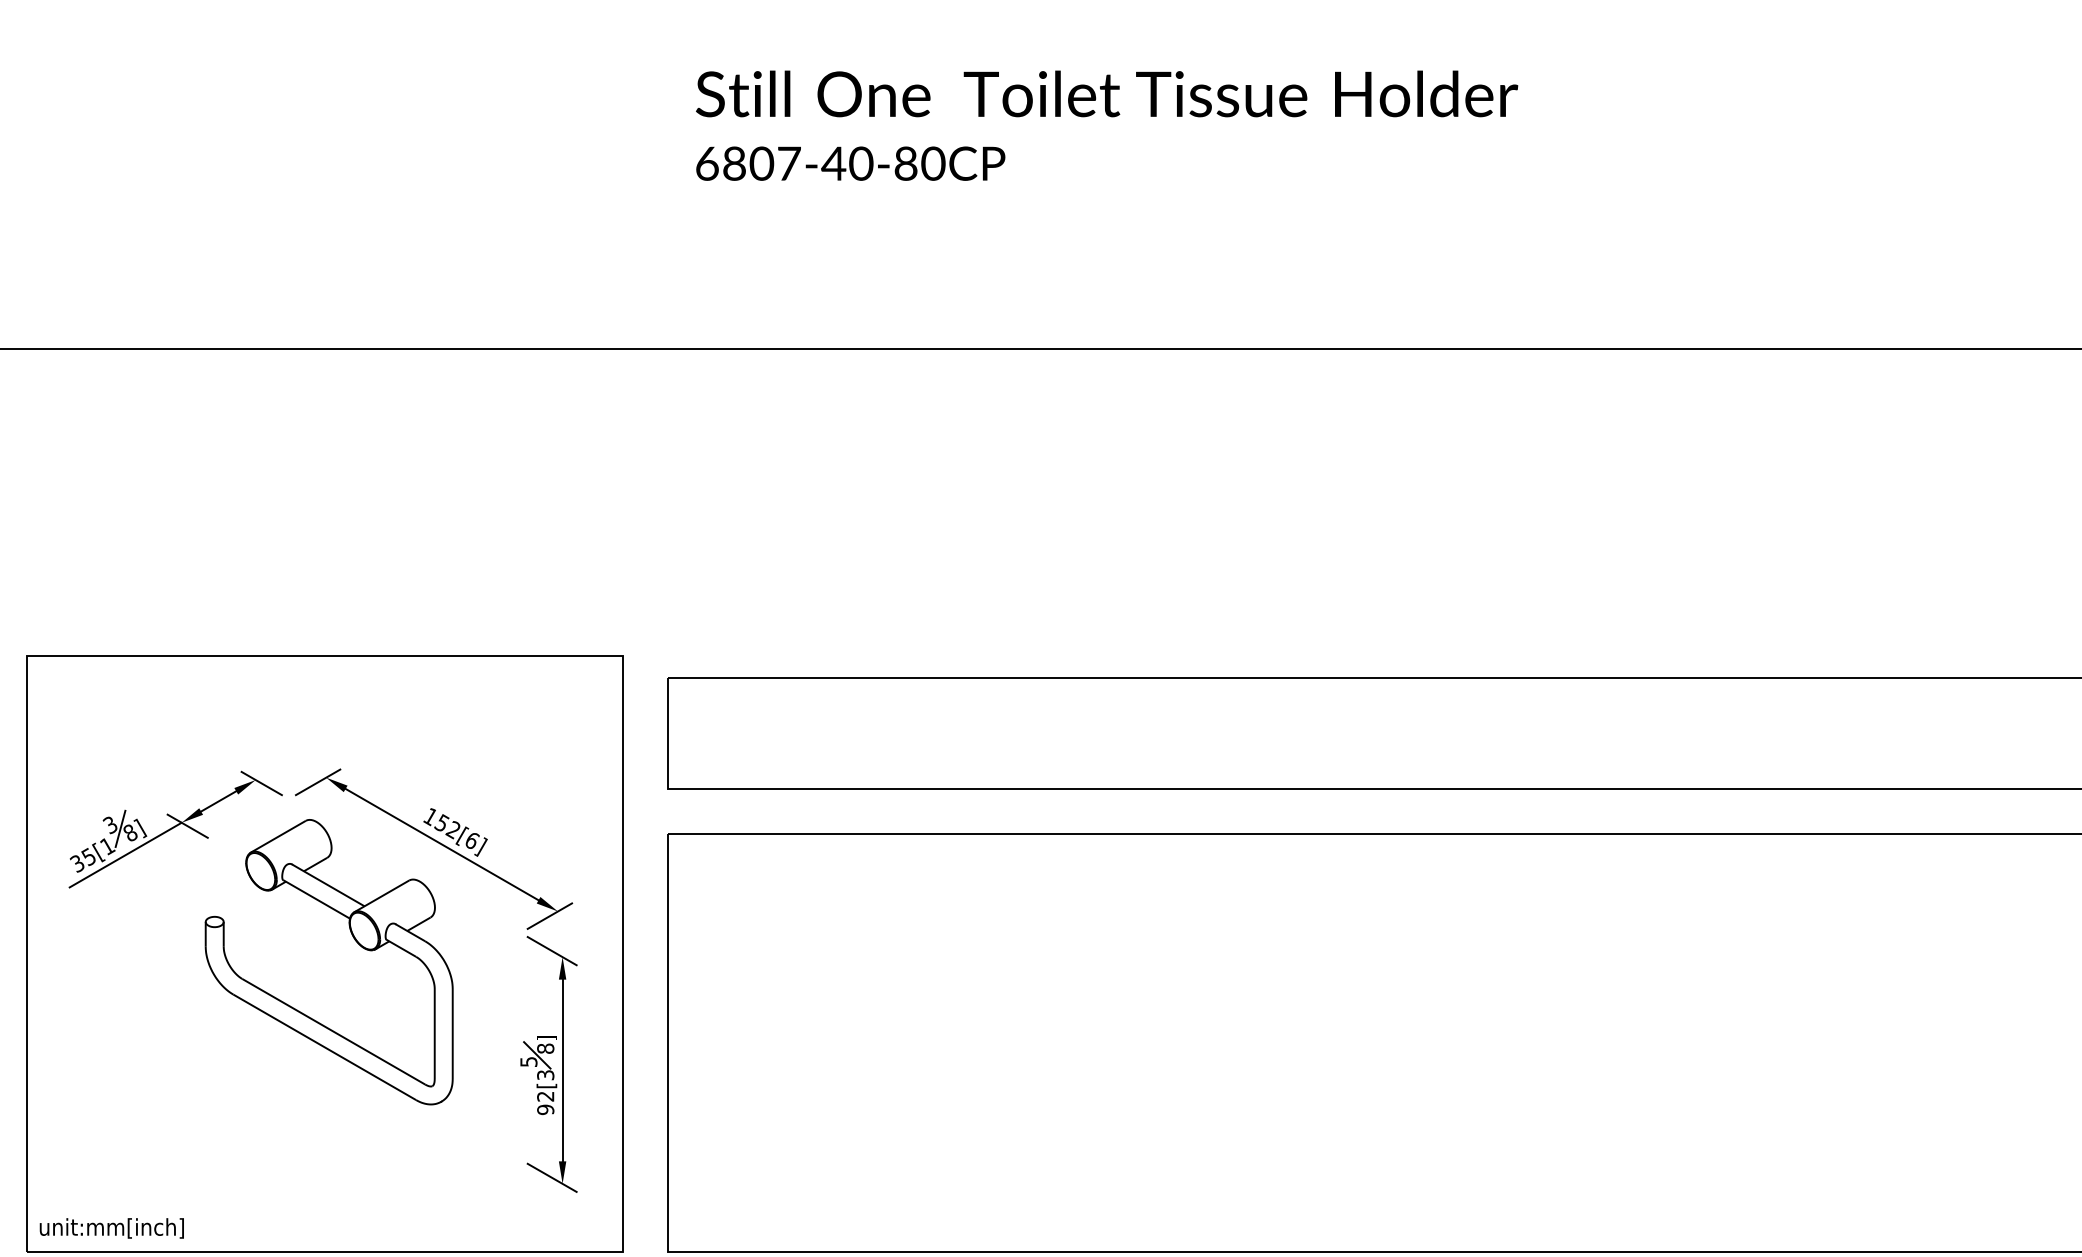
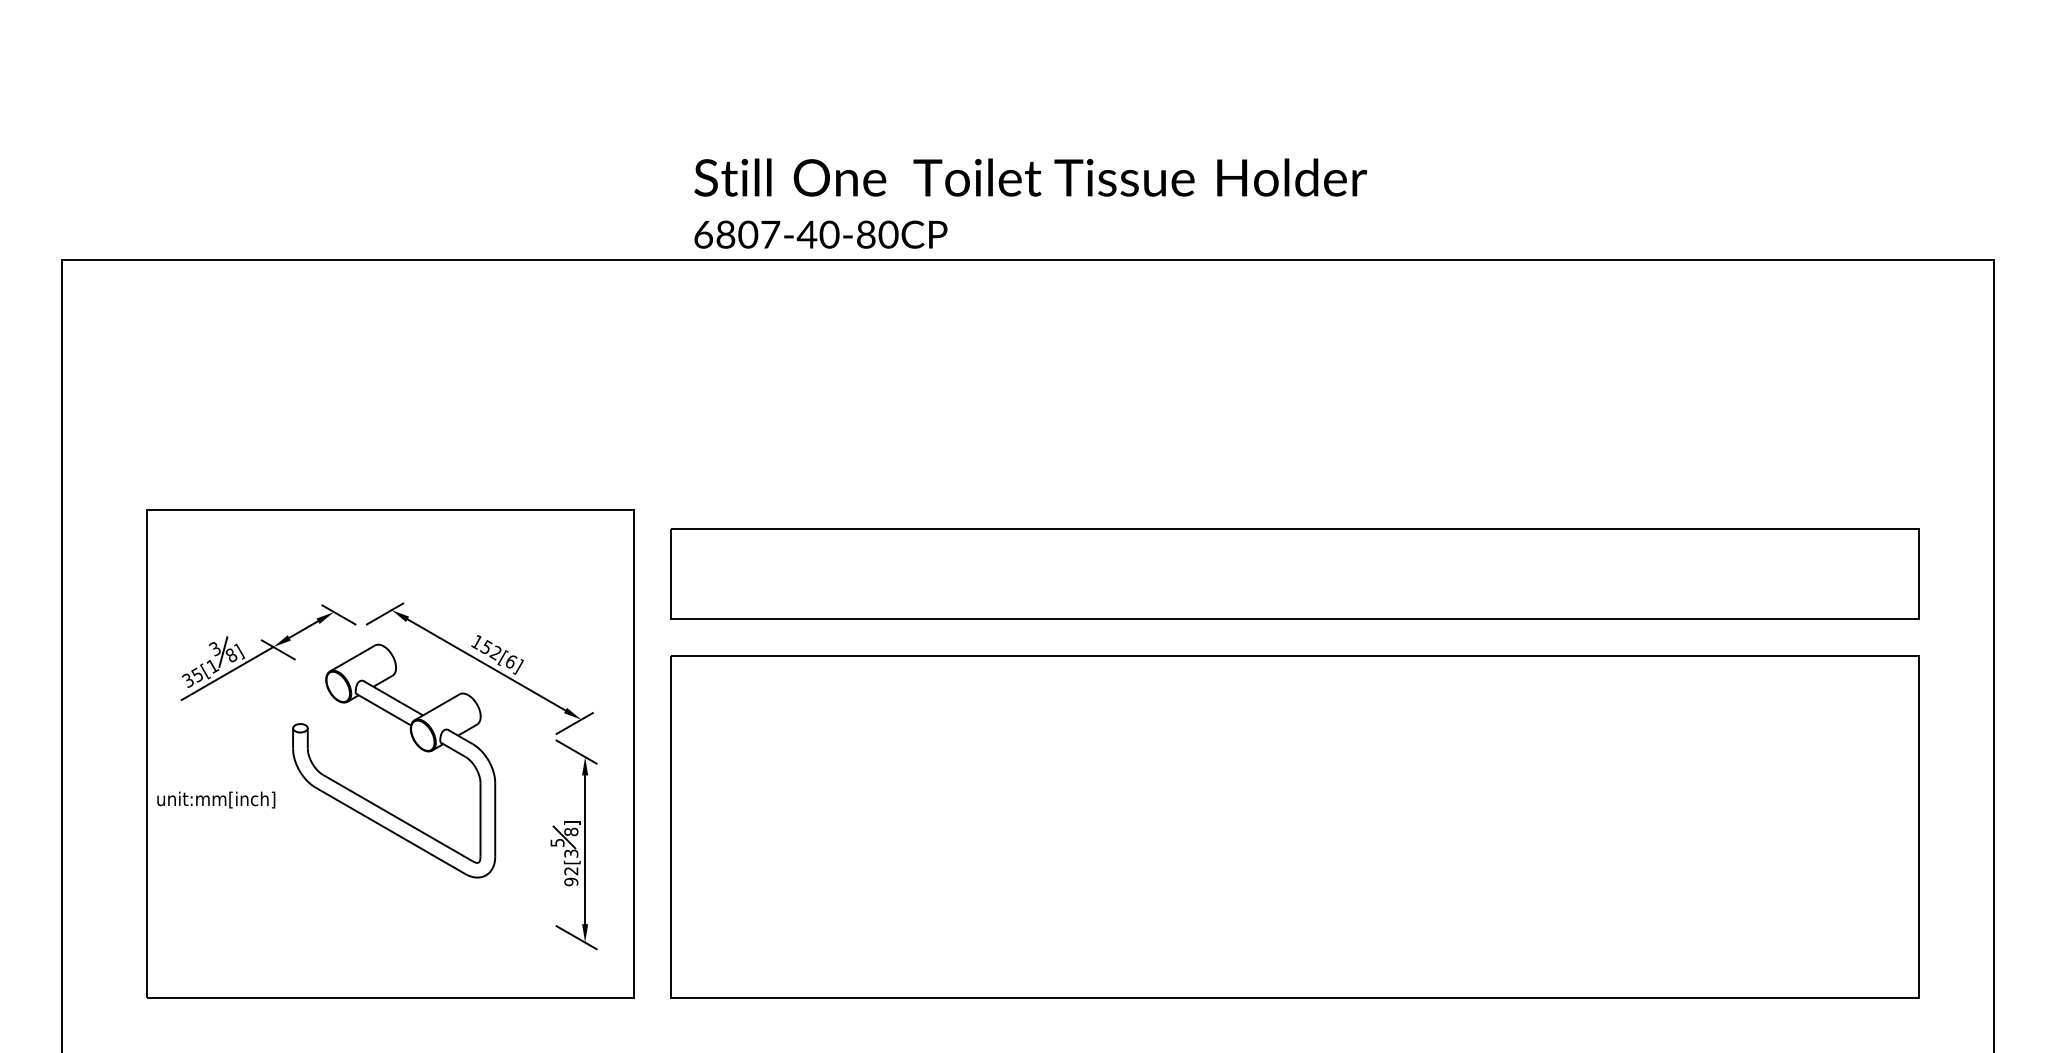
text: (1106, 125) -> (1030, 203), moved
text: (112, 1227) -> (216, 799), moved

